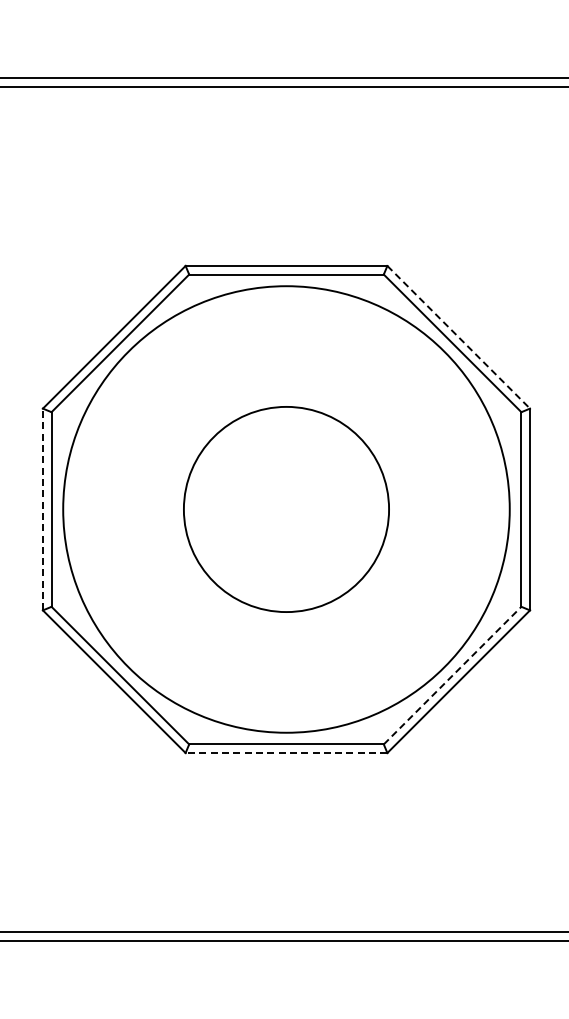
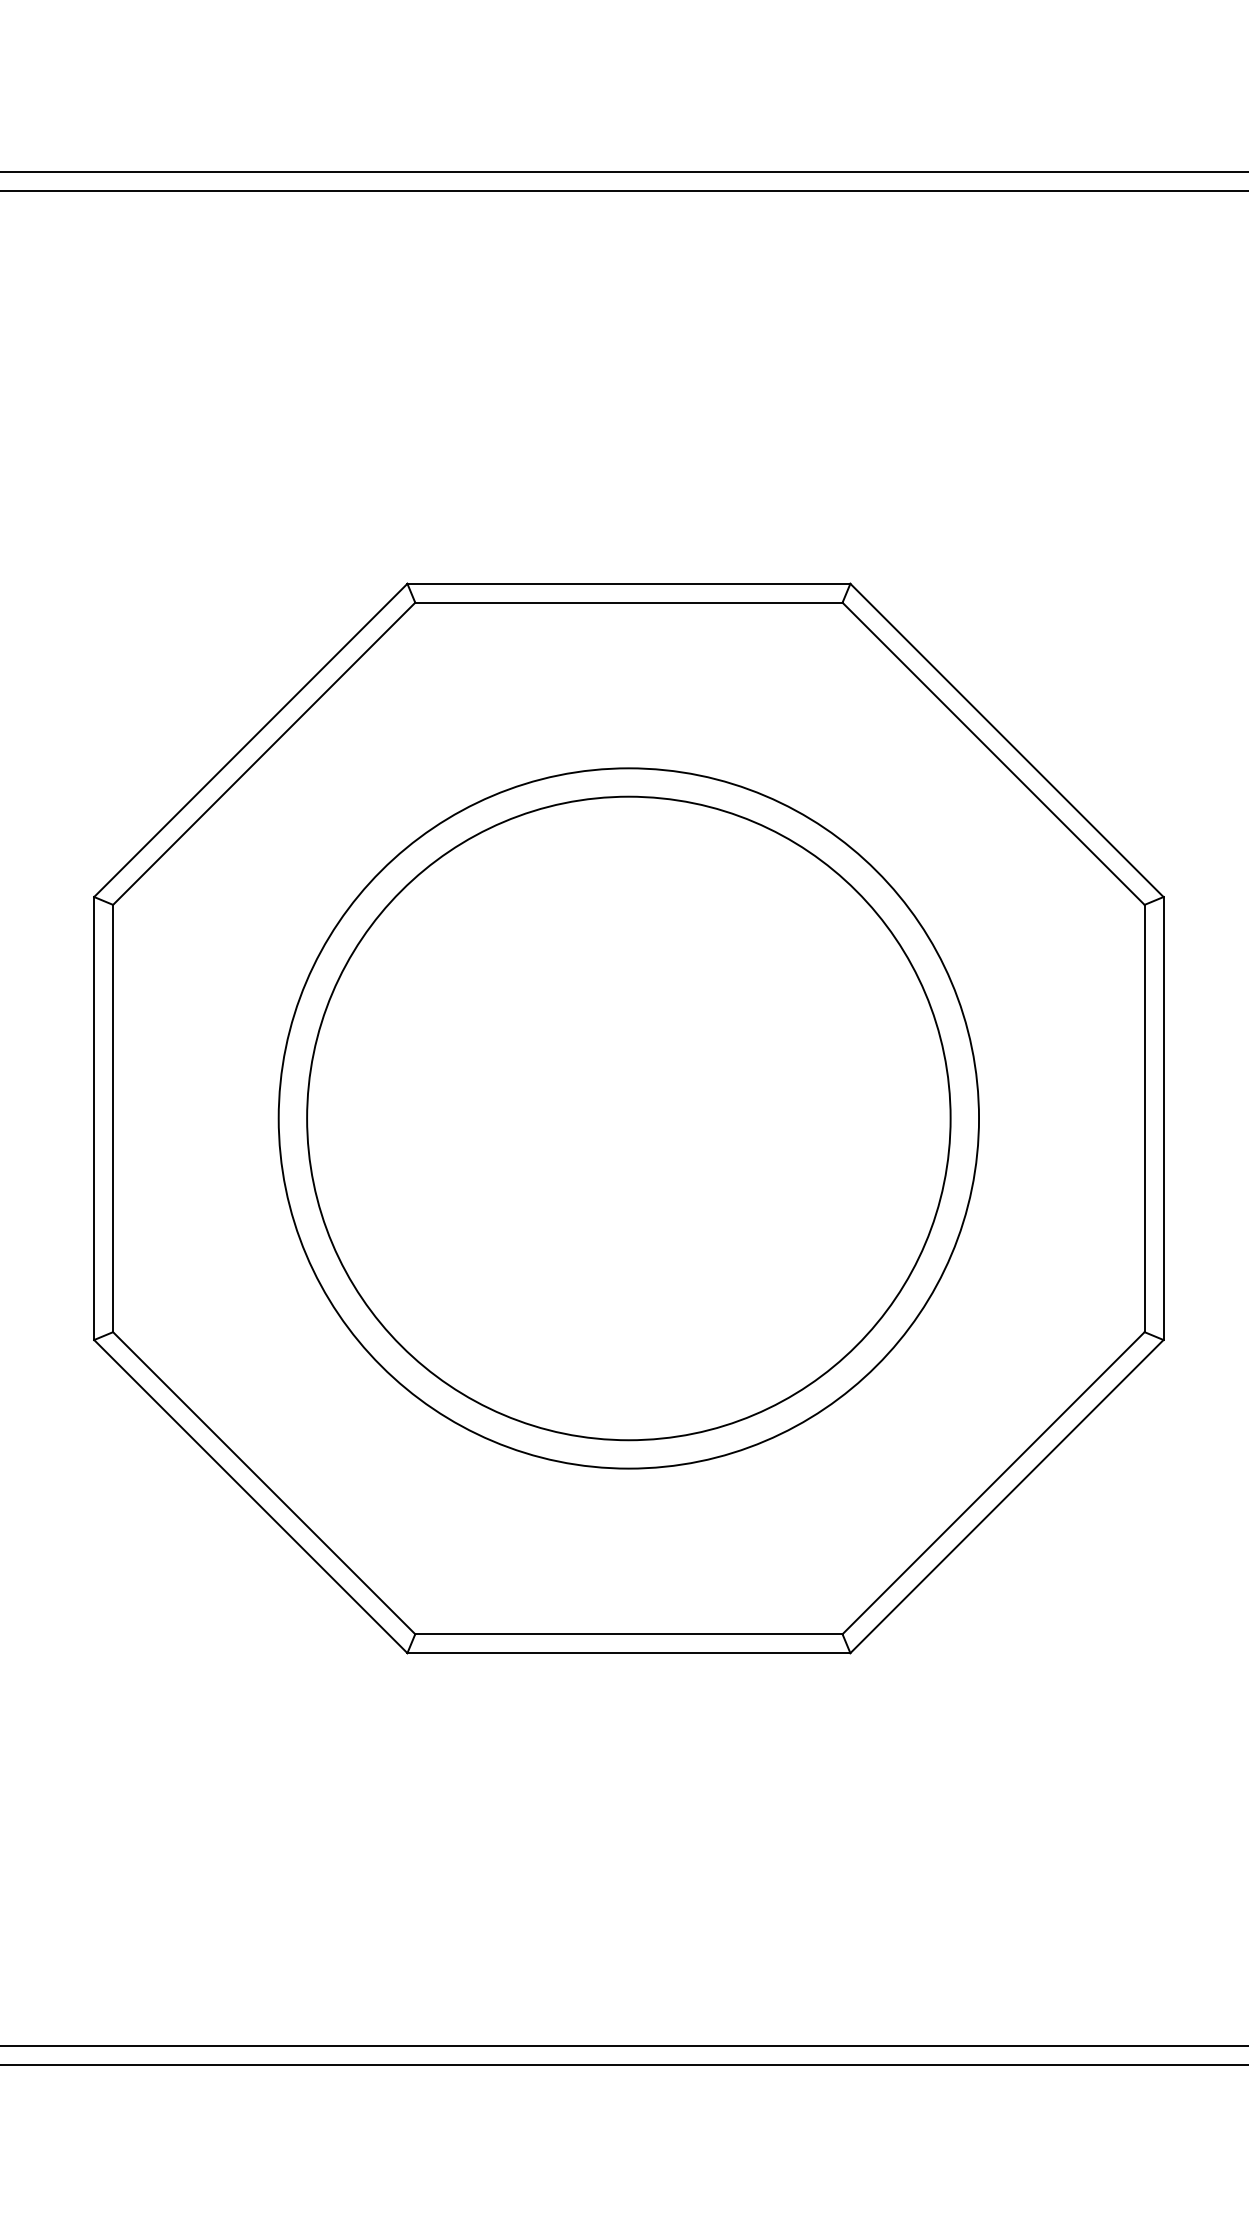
line: (458, 337) -> (1006, 740), dashed -> solid
line: (42, 509) -> (93, 1118), dashed -> solid
circle: (286, 509) -> (628, 1118), size x0.71
circle: (286, 509) -> (628, 1118), size x1.43
line: (452, 675) -> (993, 1482), dashed -> solid
line: (286, 753) -> (628, 1654), dashed -> solid

